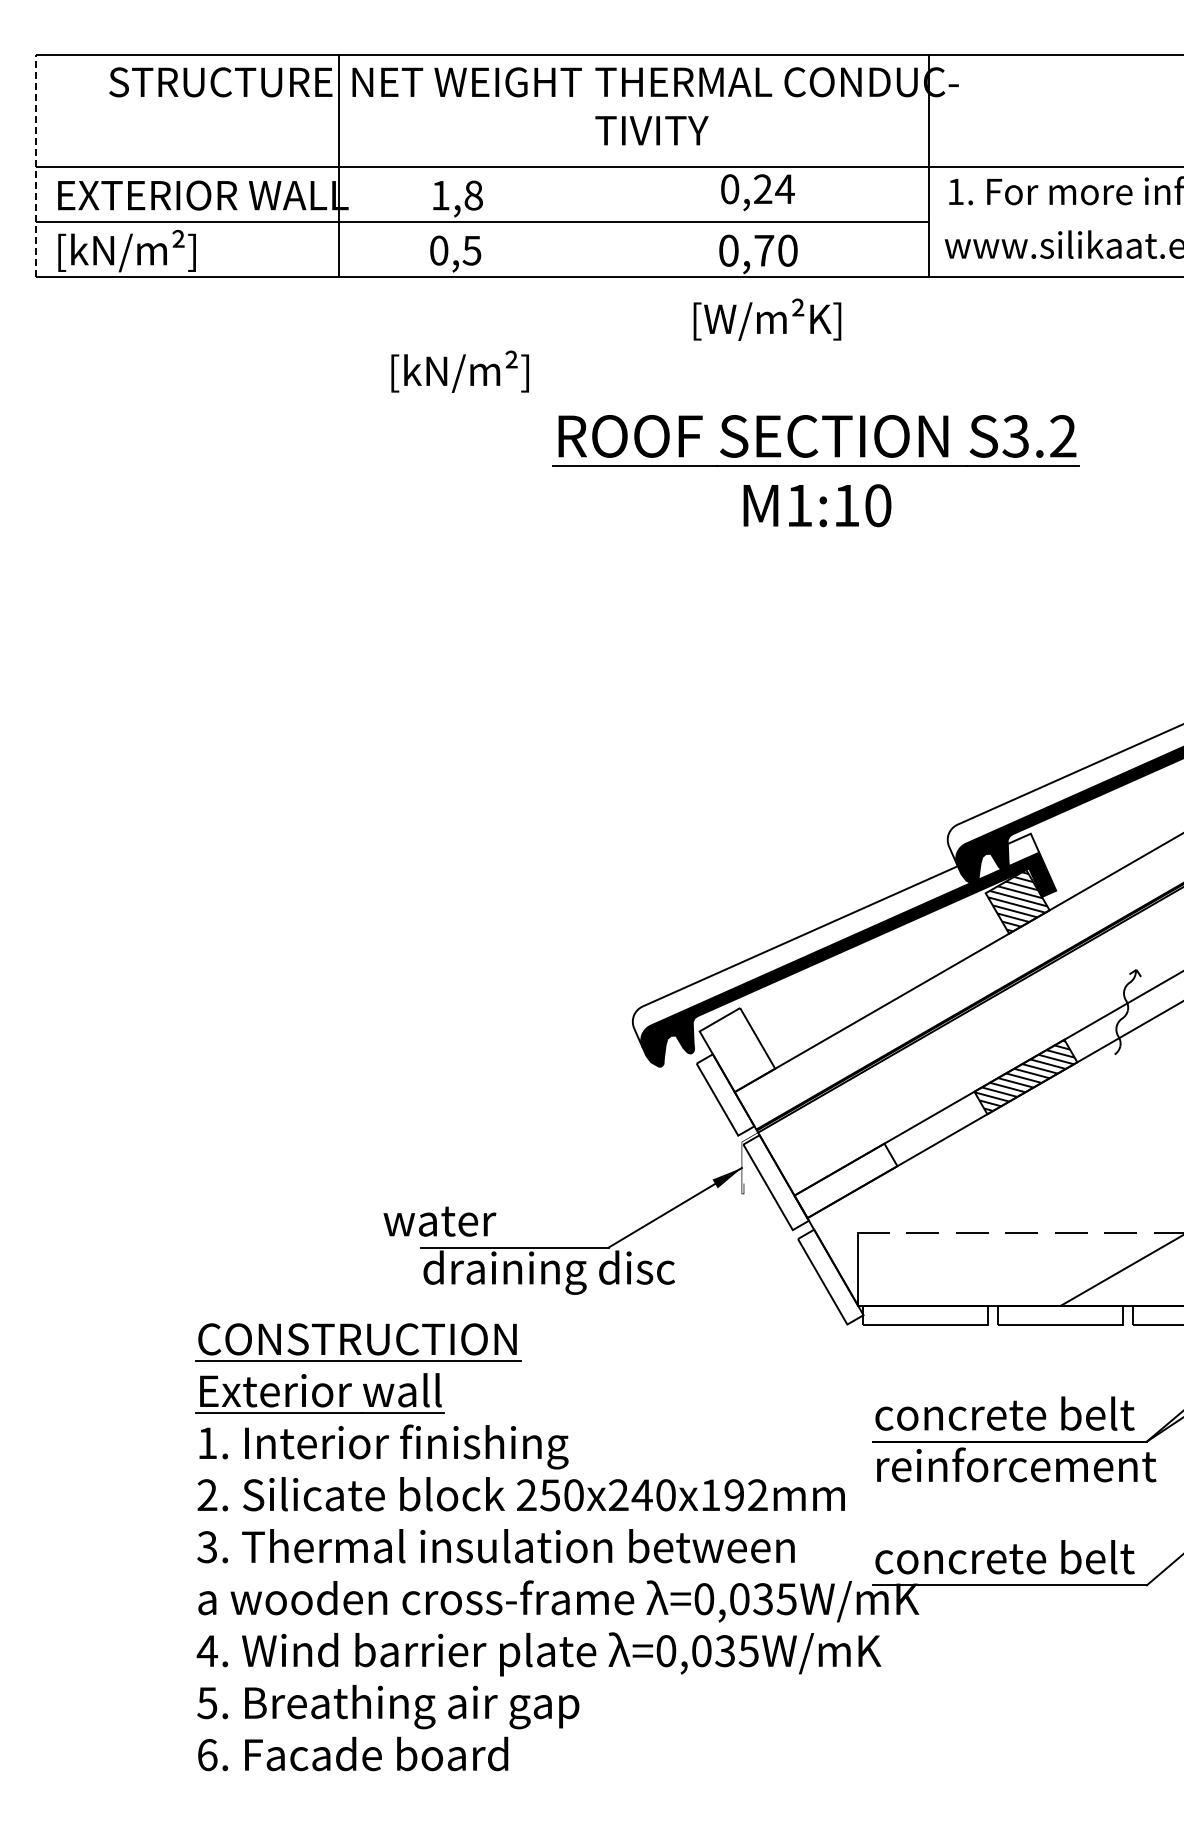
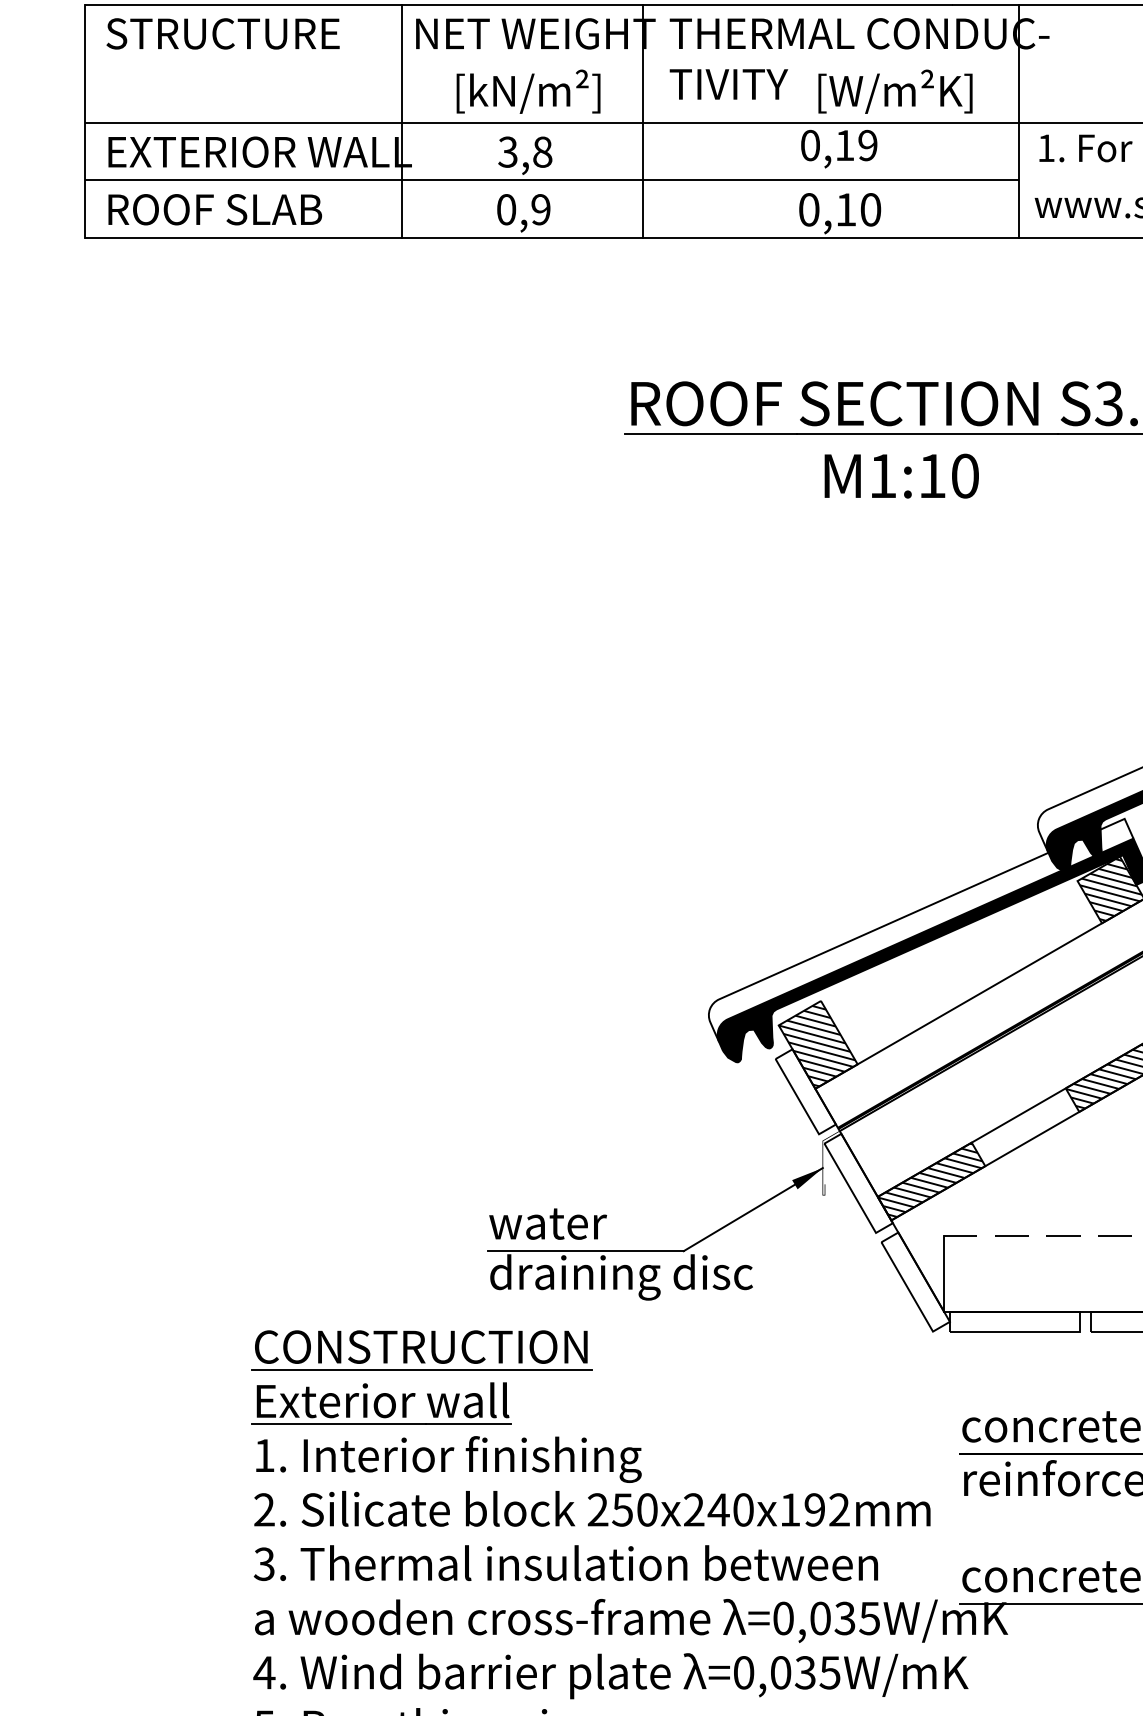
text: (220, 82) -> (222, 34), moved
line: (35, 165) -> (84, 120), dashed -> solid
line: (569, 165) -> (642, 120), added
text: (774, 189) -> (856, 145), 0,24 -> 0,19
text: (440, 195) -> (507, 152), 1,8 -> 3,8
text: (160, 250) -> (215, 209), [kN/m²] -> ROOF SLAB
text: (471, 250) -> (540, 209), 0,5 -> 0,9
text: (764, 250) -> (846, 209), 0,70 -> 0,10
text: (767, 319) -> (895, 91), moved
text: (459, 371) -> (527, 91), moved
hatch: (735, 1048) -> (816, 1043), added
hatch: (844, 1179) -> (930, 1180), added
text: (439, 1221) -> (547, 1223), moved

